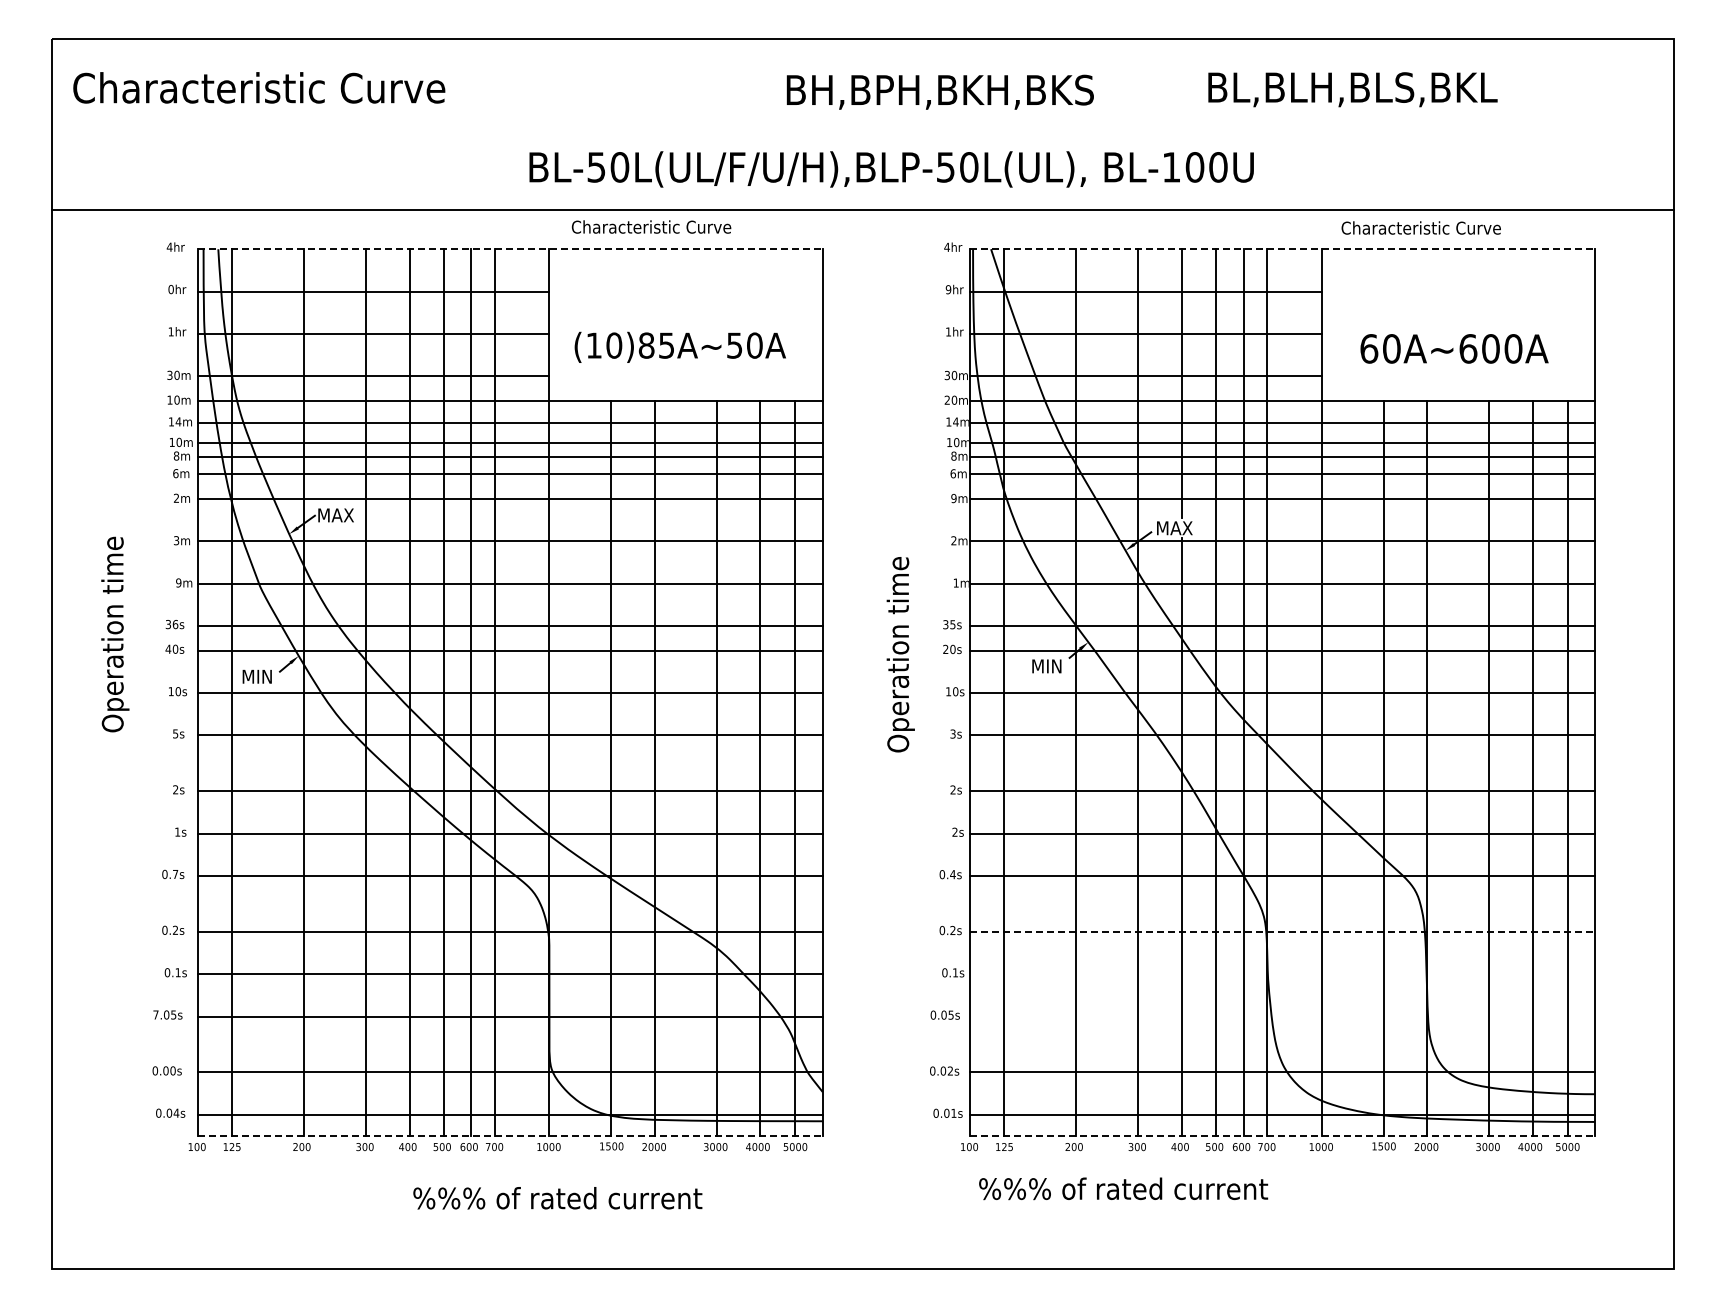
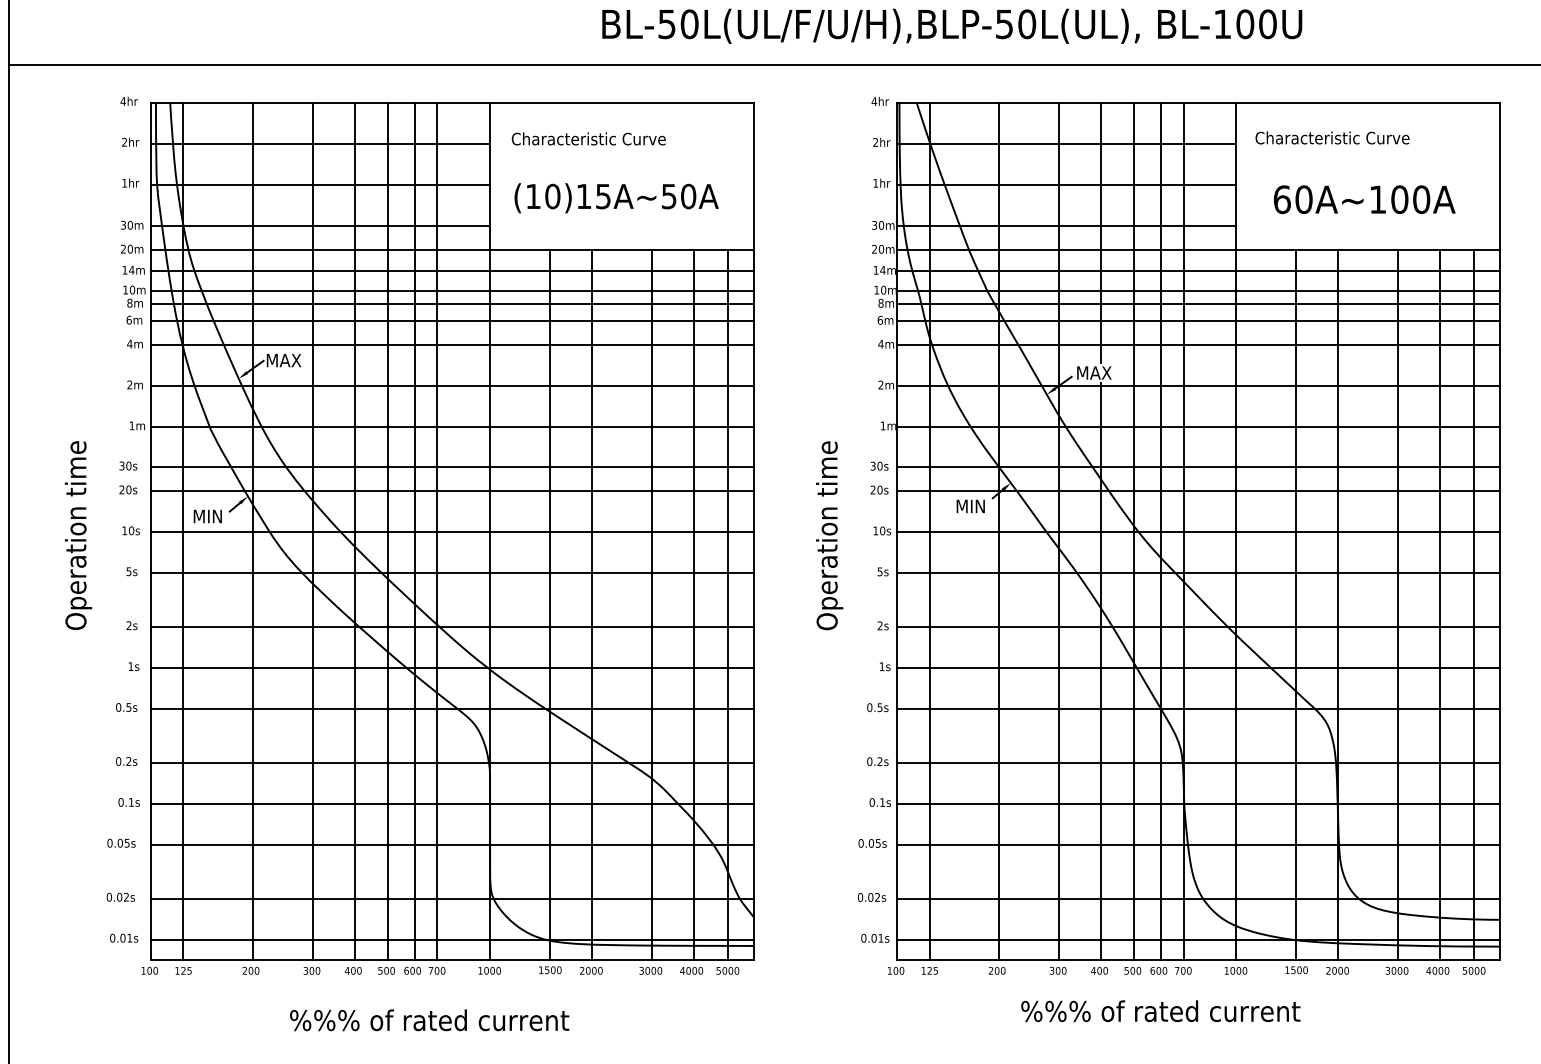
text: (891, 169) -> (952, 26), moved
text: (651, 226) -> (588, 138), moved
text: (1420, 227) -> (1331, 137), moved
line: (510, 249) -> (452, 103), dashed -> solid
line: (1283, 249) -> (1199, 103), dashed -> solid
text: (170, 289) -> (124, 142), 0hr -> 2hr
text: (948, 289) -> (875, 142), 9hr -> 2hr
text: (646, 345) -> (583, 196), (10)85A~50A -> (10)15A~50A
text: (1468, 348) -> (1378, 199), 60A~600A -> 60A~100A
text: (169, 399) -> (123, 248), 10m -> 20m
text: (176, 497) -> (129, 343), 2m -> 4m
text: (953, 498) -> (880, 344), 9m -> 4m
text: (176, 541) -> (129, 385), 3m -> 2m
text: (178, 582) -> (131, 425), 9m -> 1m
text: (175, 624) -> (128, 465), 36s -> 30s
text: (952, 624) -> (879, 465), 35s -> 30s
text: (115, 634) -> (78, 535), moved
text: (168, 648) -> (122, 489), 40s -> 20s
text: (900, 654) -> (829, 535), moved
text: (952, 733) -> (879, 571), 3s -> 5s
text: (954, 831) -> (881, 665), 2s -> 1s
text: (175, 874) -> (128, 707), 0.7s -> 0.5s
text: (952, 874) -> (879, 707), 0.4s -> 0.5s
line: (1283, 931) -> (1199, 762), dashed -> solid
line: (1282, 974) -> (1198, 804), added
text: (155, 1014) -> (109, 842), 7.05s -> 0.05s
line: (1282, 1016) -> (1198, 844), added
text: (172, 1070) -> (125, 896), 0.00s -> 0.02s
text: (176, 1112) -> (129, 937), 0.04s -> 0.01s
line: (510, 1136) -> (452, 960), dashed -> solid
line: (1283, 1136) -> (1199, 960), dashed -> solid
text: (1123, 1188) -> (1160, 1010), moved
text: (557, 1198) -> (429, 1020), moved

